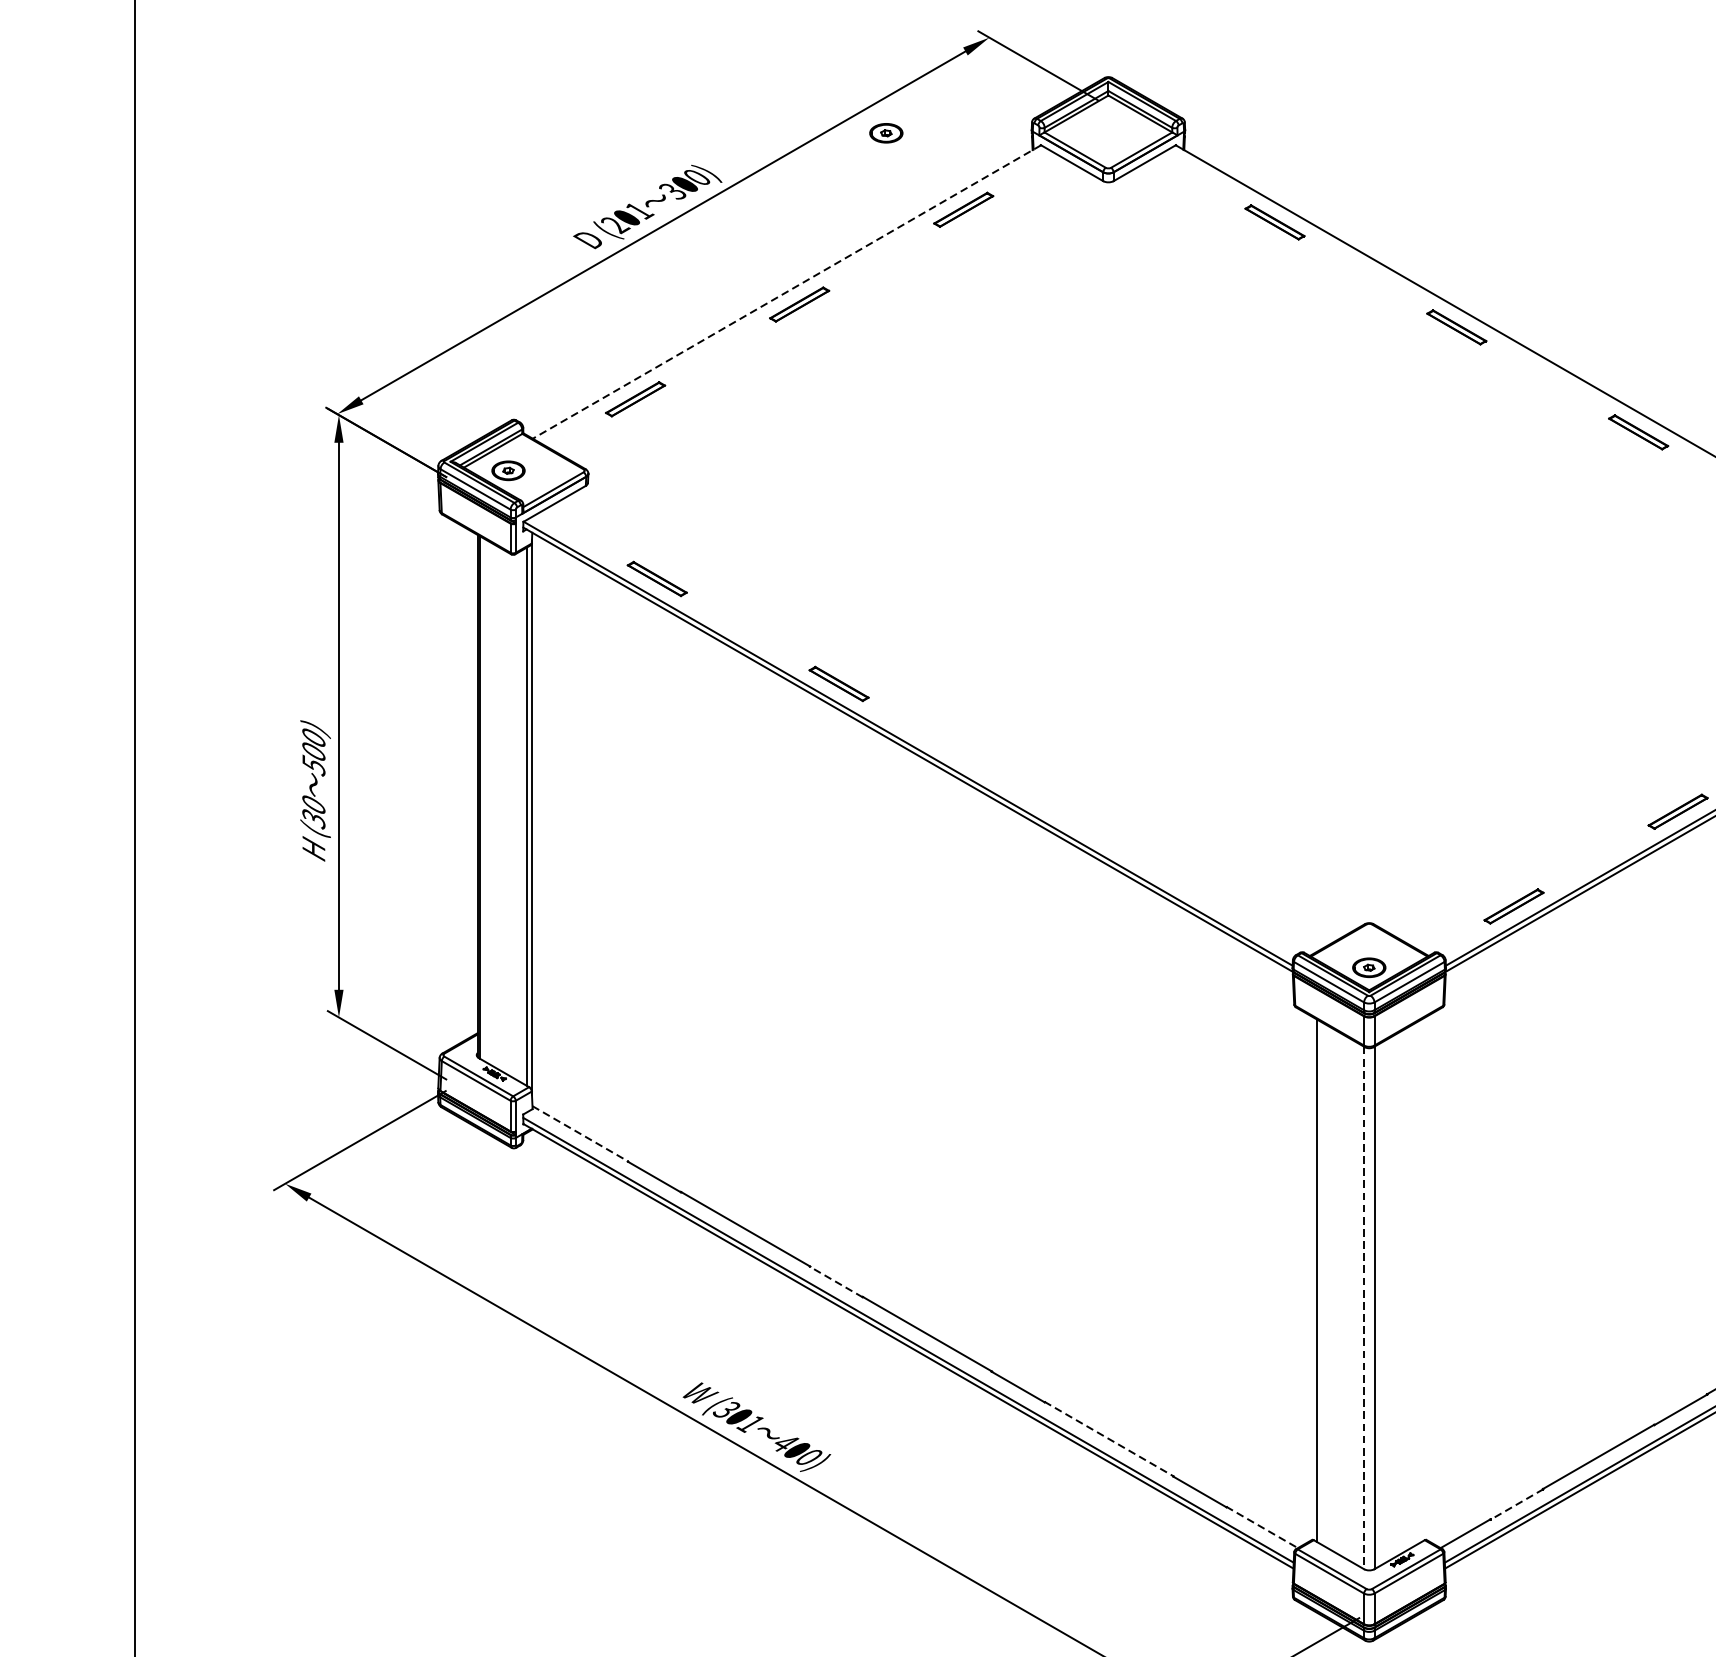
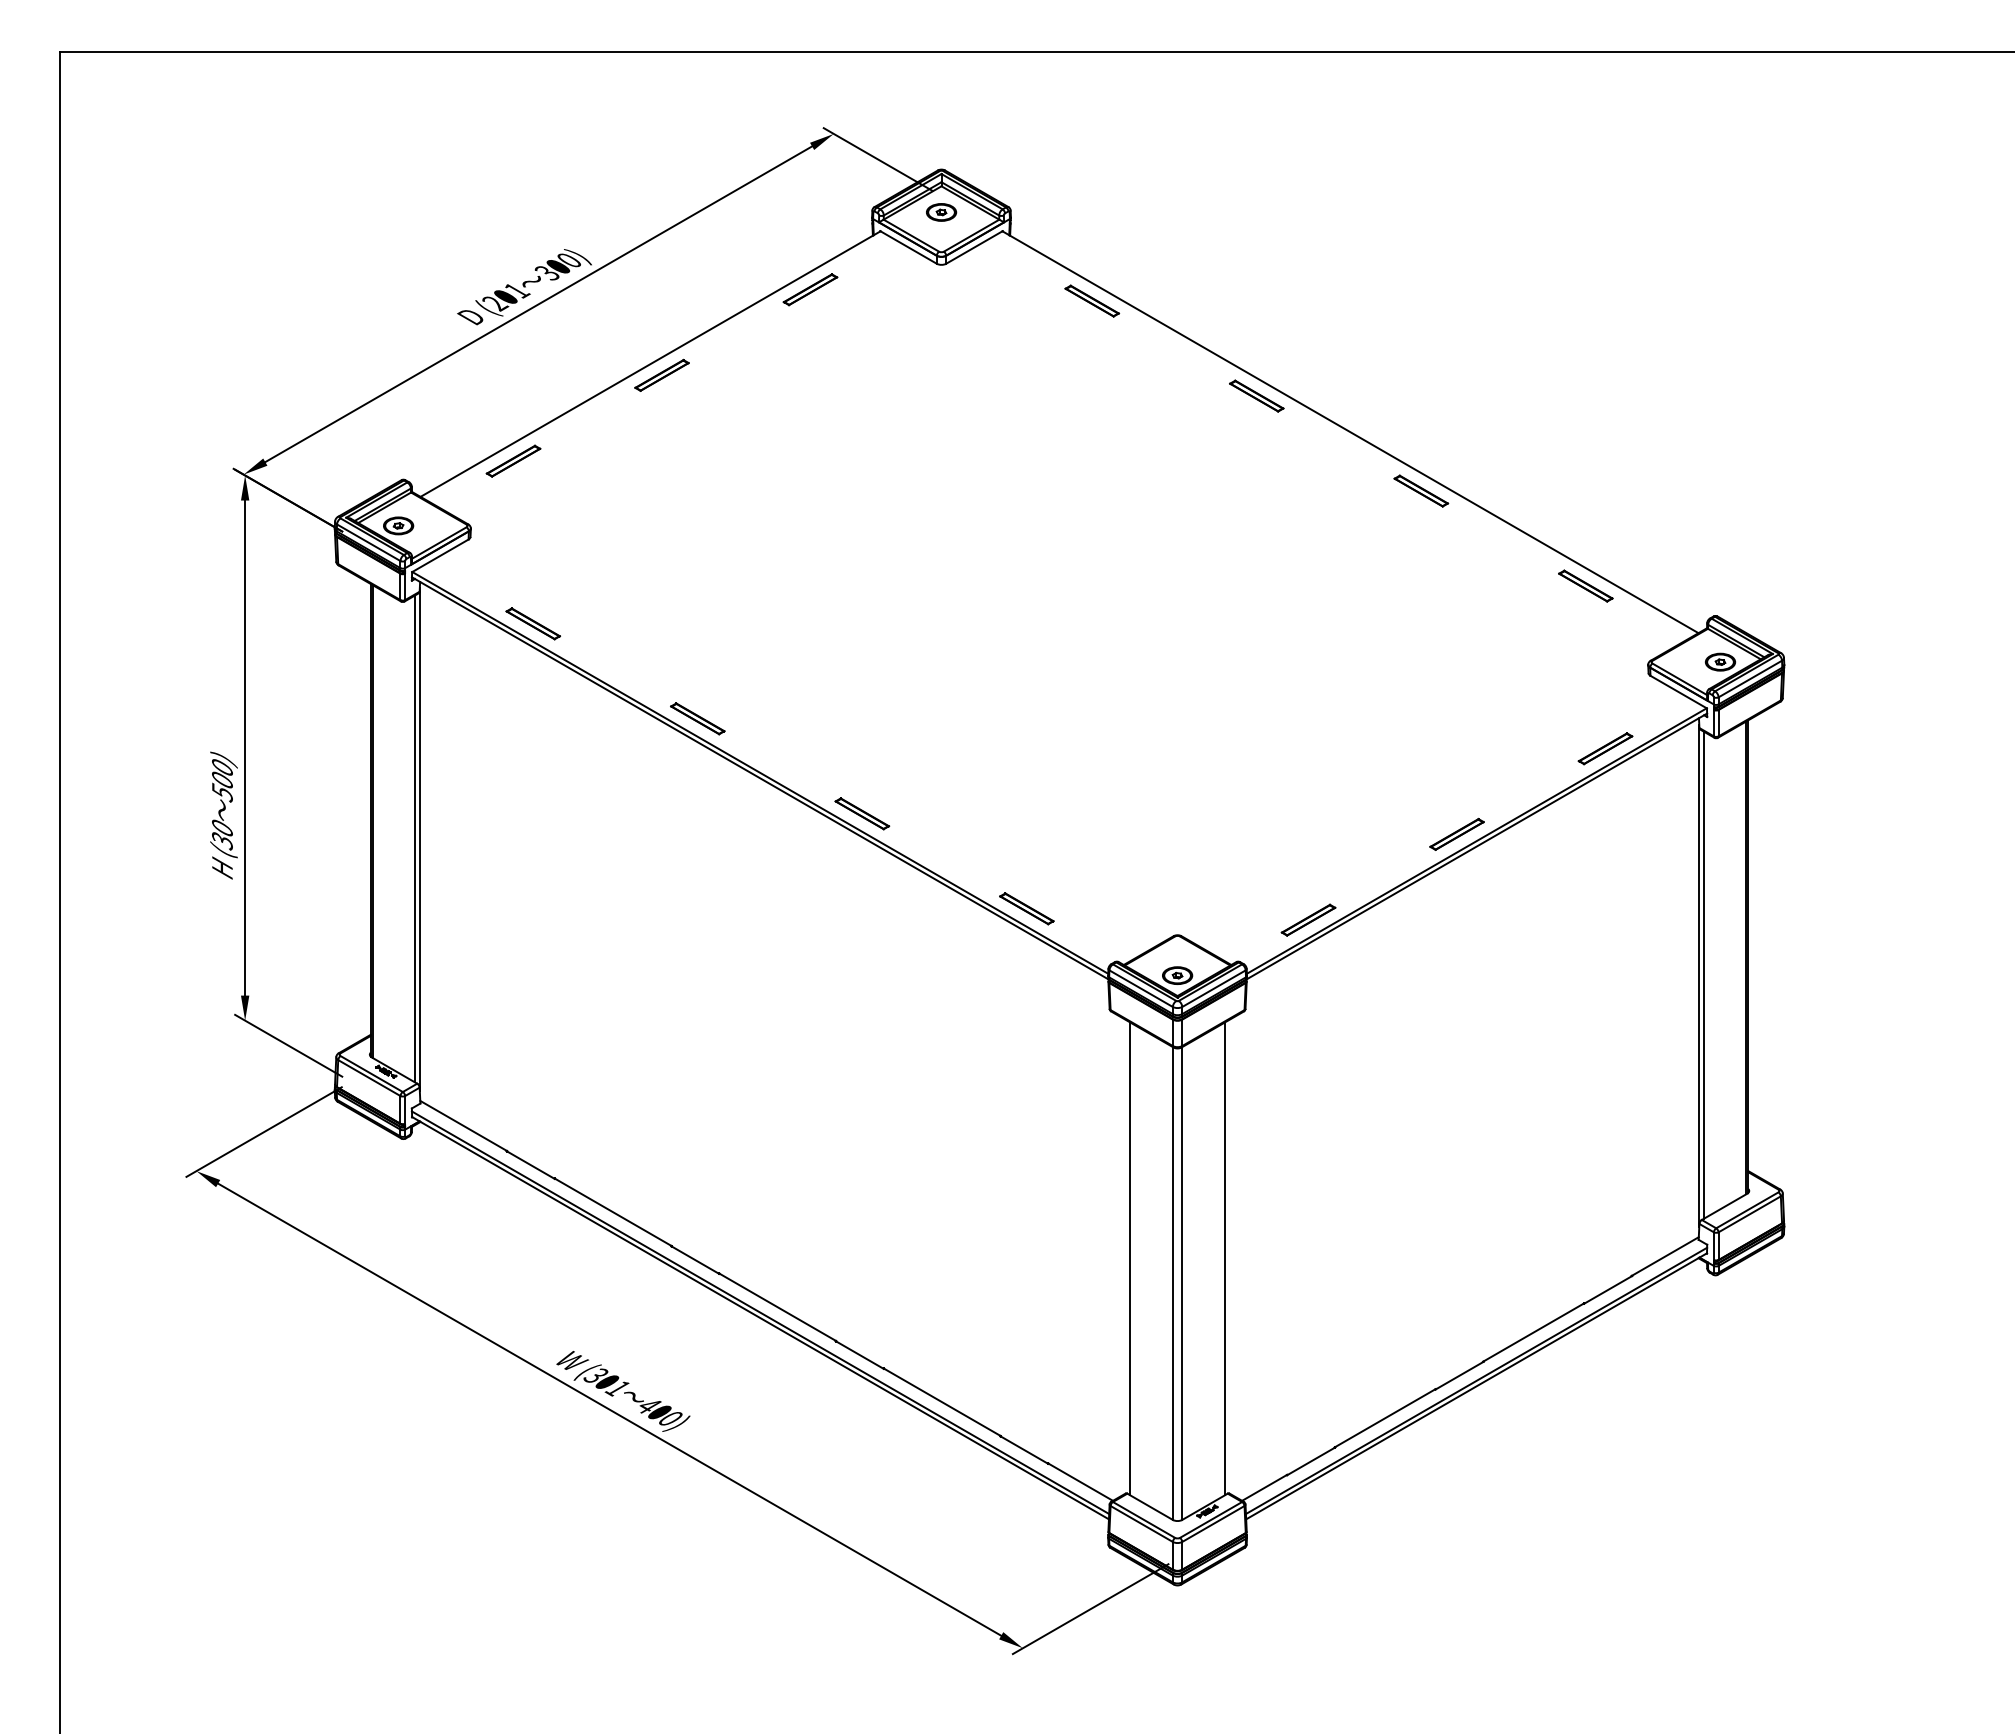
part: (886, 133) -> (941, 212), moved
line: (786, 292) -> (650, 364), dashed -> solid
part: (1021, 788) -> (862, 813), added
part: (1202, 893) -> (1026, 908), added
line: (581, 1134) -> (464, 1126), dashed -> solid
line: (1421, 1280) -> (1224, 1258), added
line: (836, 1282) -> (695, 1260), dashed -> solid
line: (1363, 1309) -> (1172, 1284), dashed -> solid
line: (1109, 1439) -> (942, 1402), dashed -> solid
line: (1517, 1504) -> (1311, 1461), dashed -> solid
line: (1262, 1527) -> (1080, 1482), dashed -> solid

